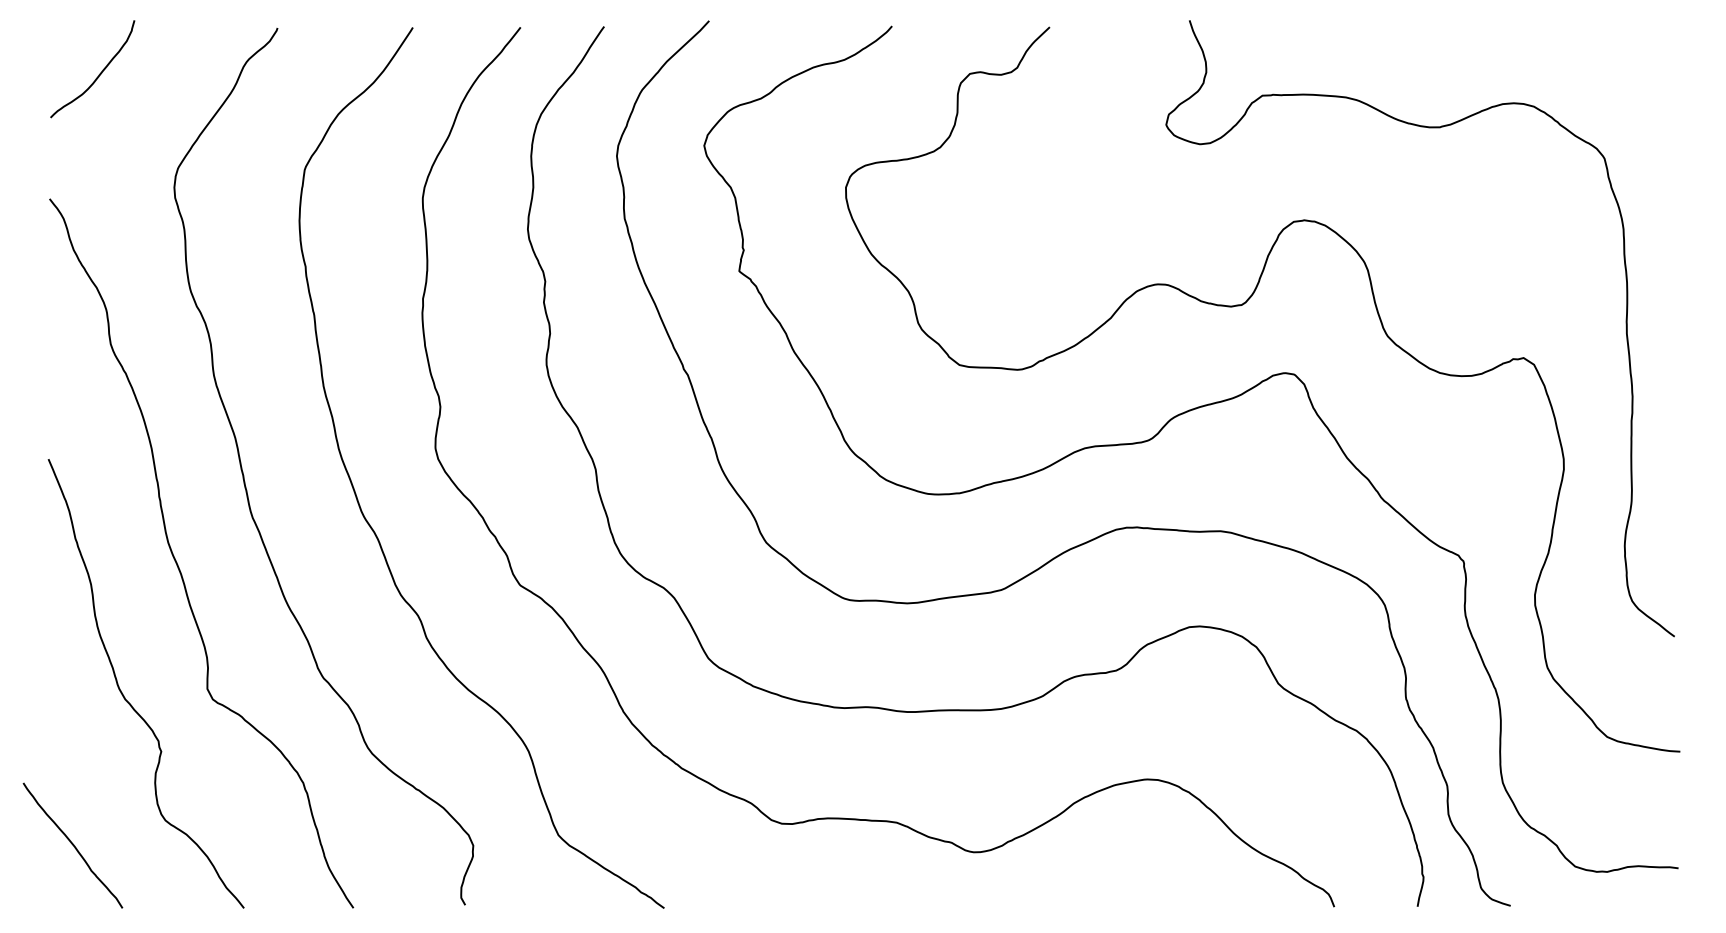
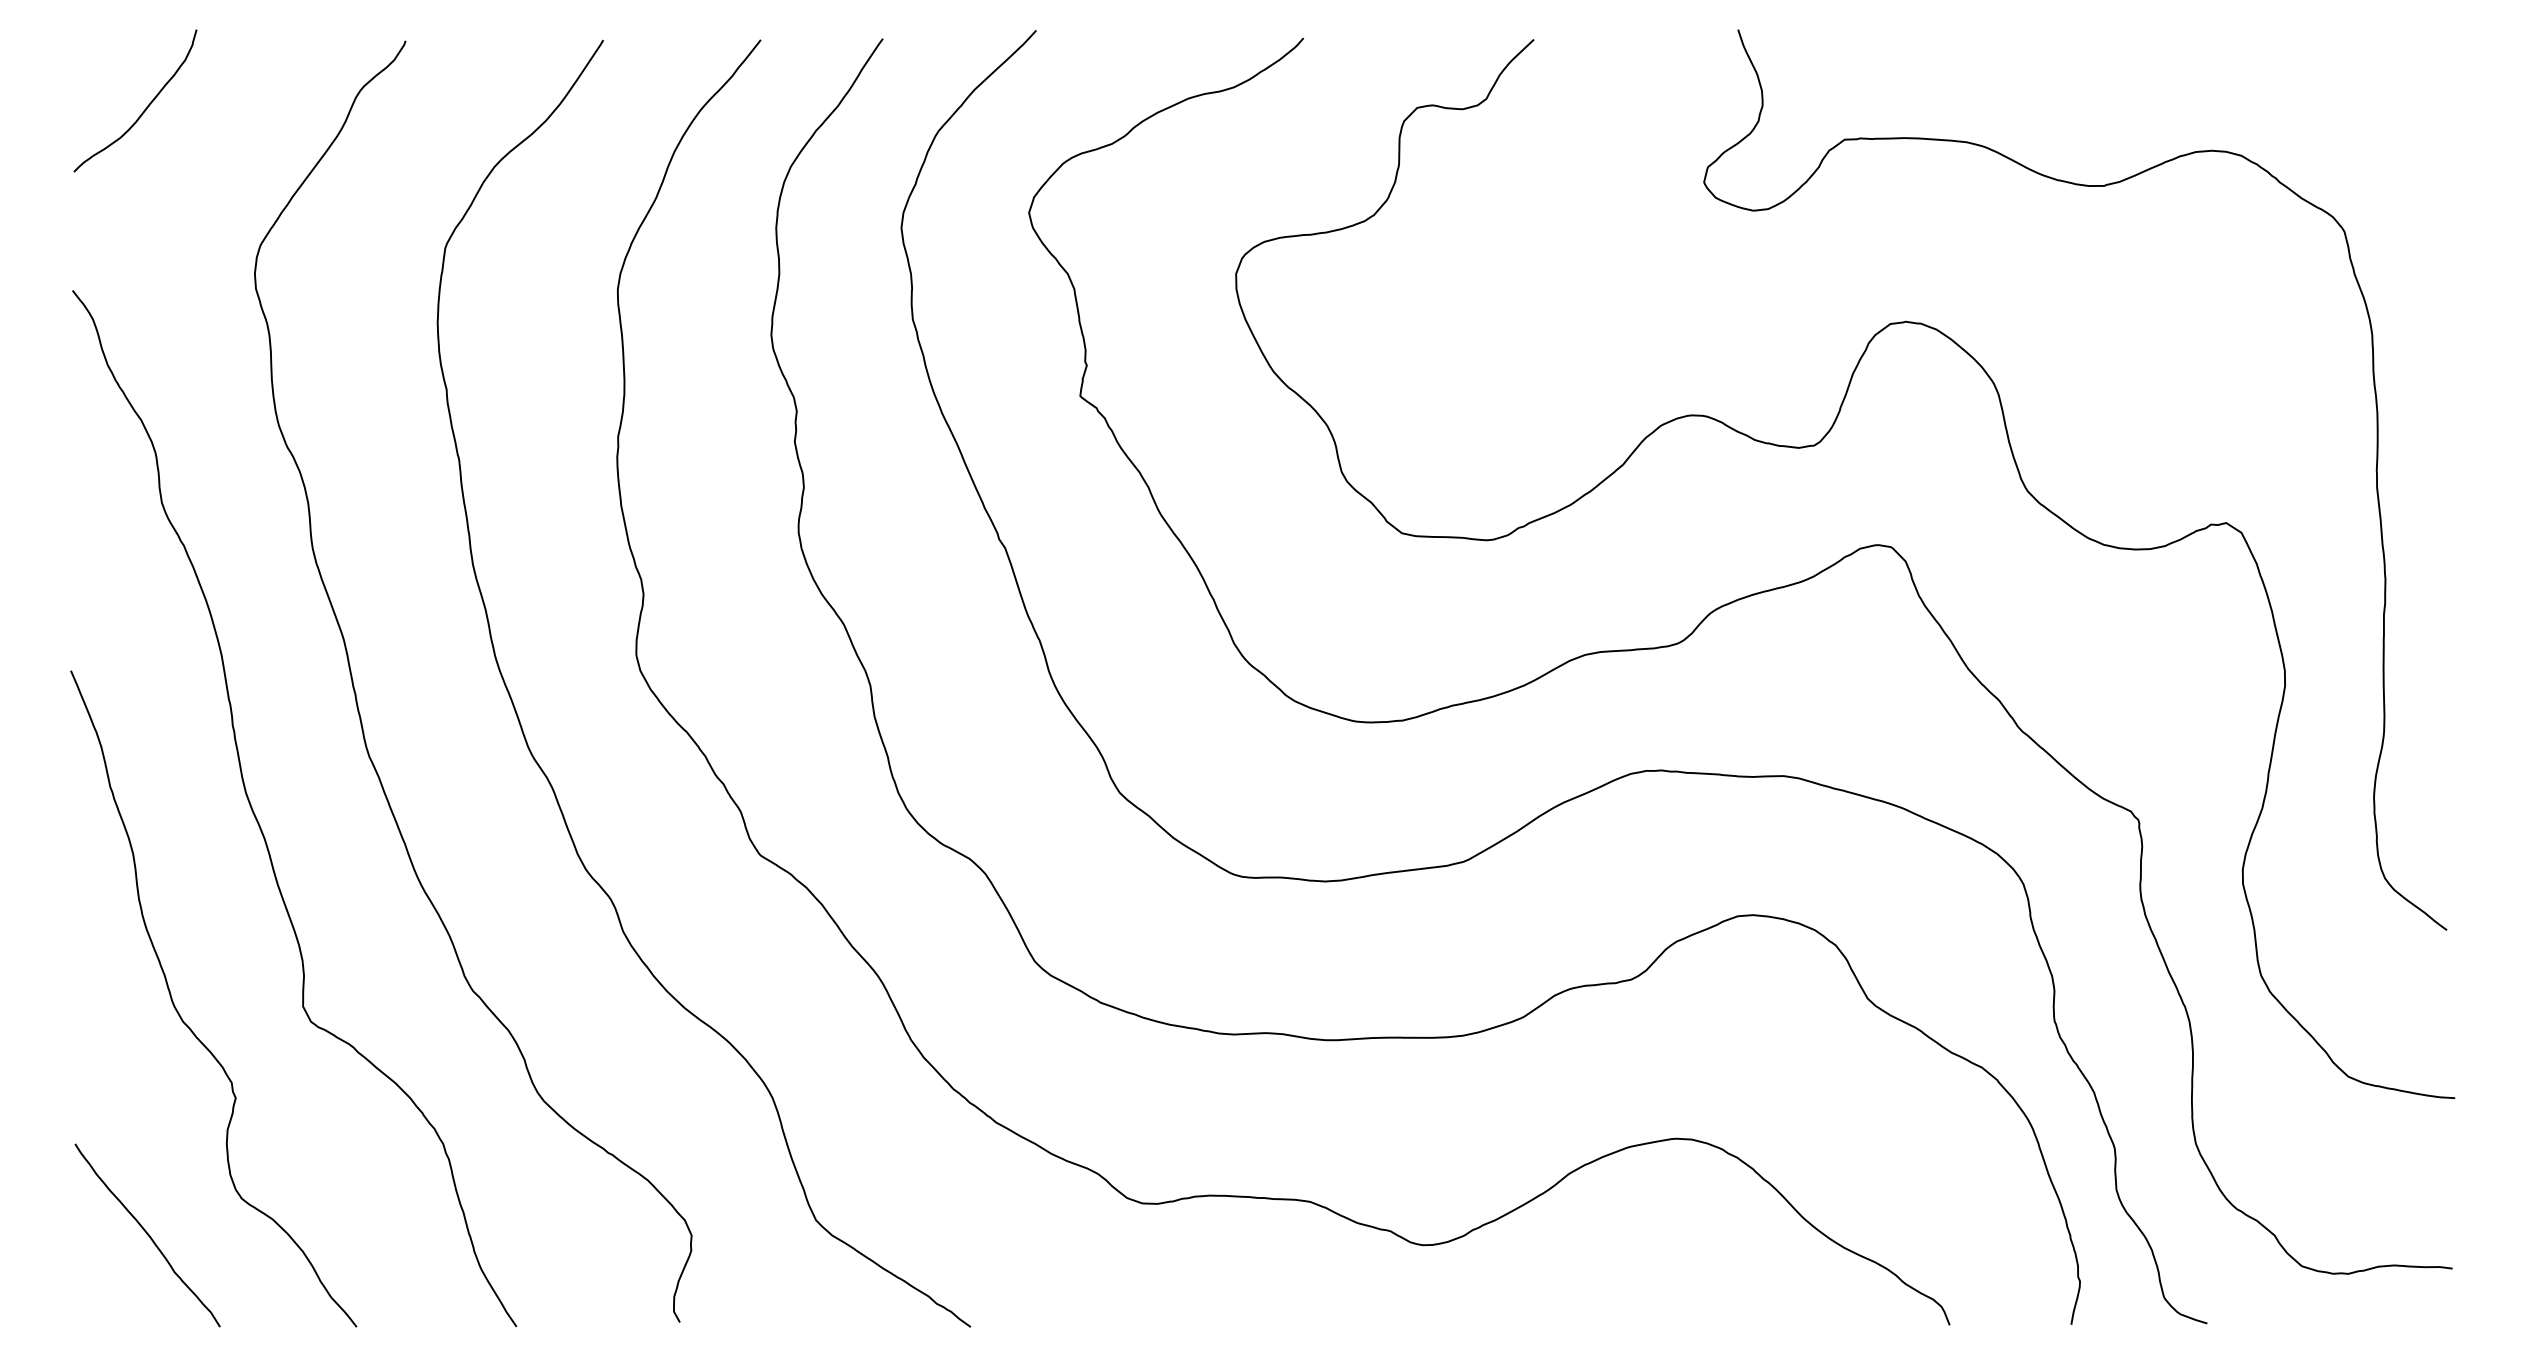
curve: (72, 845) -> (146, 1235), moved

